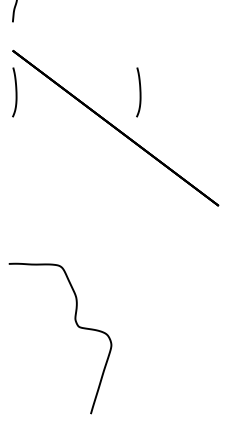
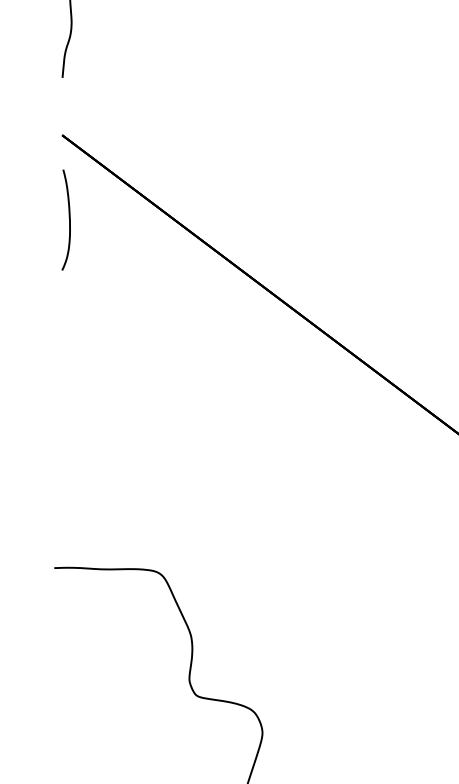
curve: (139, 92) -> (319, 220), removed

